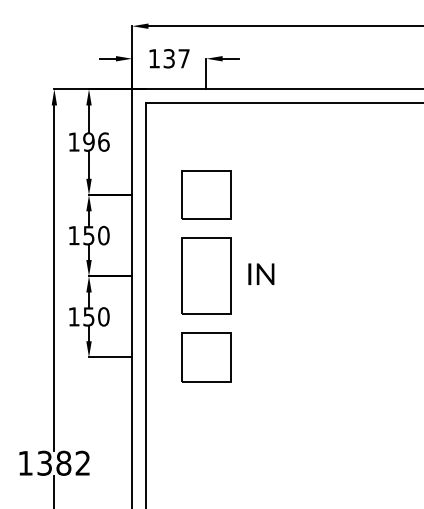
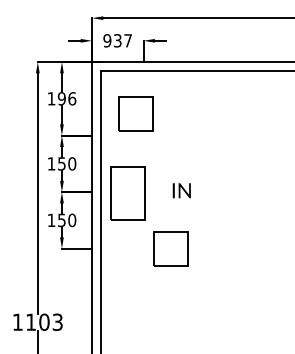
text: (154, 58) -> (107, 40), 137 -> 937
part: (206, 194) -> (135, 113), moved
part: (206, 276) -> (127, 193), moved
part: (206, 357) -> (170, 248), moved
text: (63, 462) -> (44, 321), 1382 -> 1103

